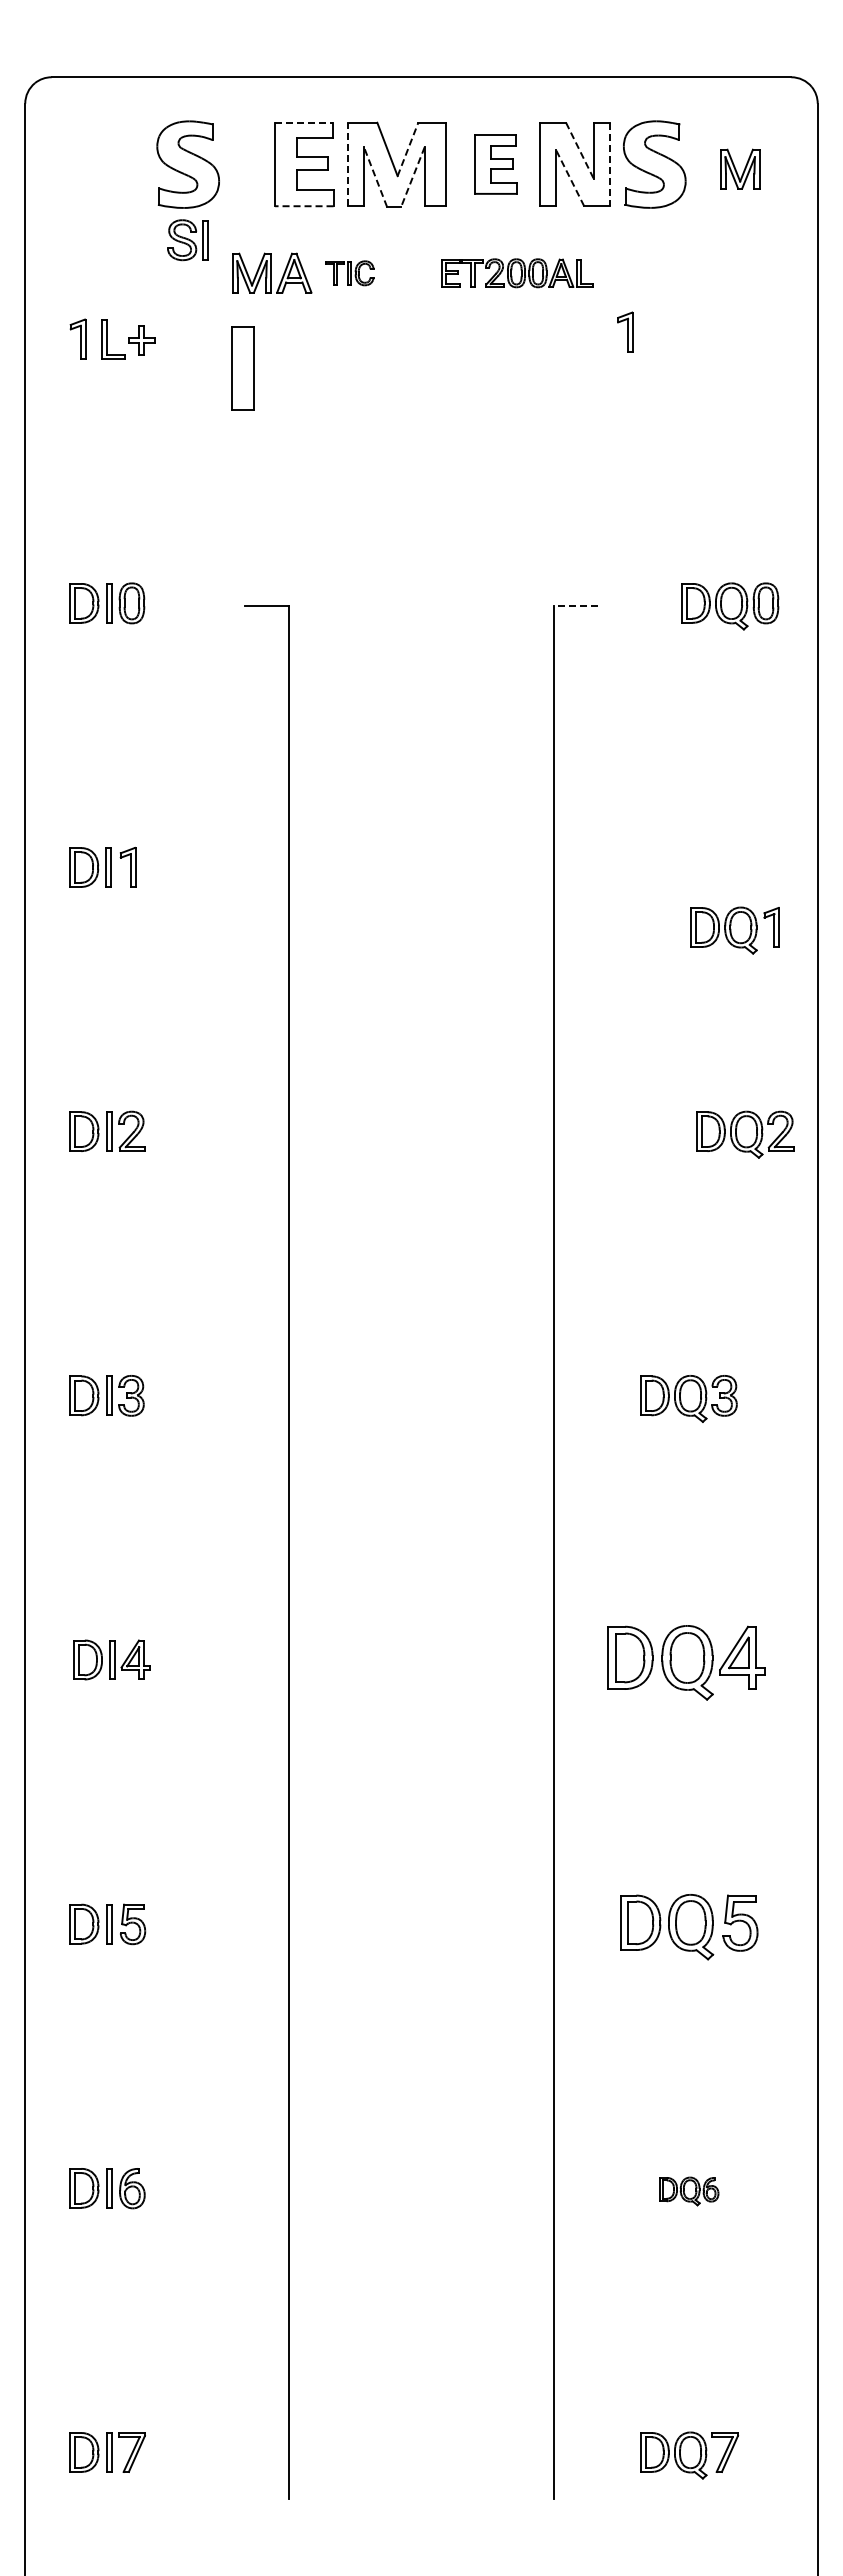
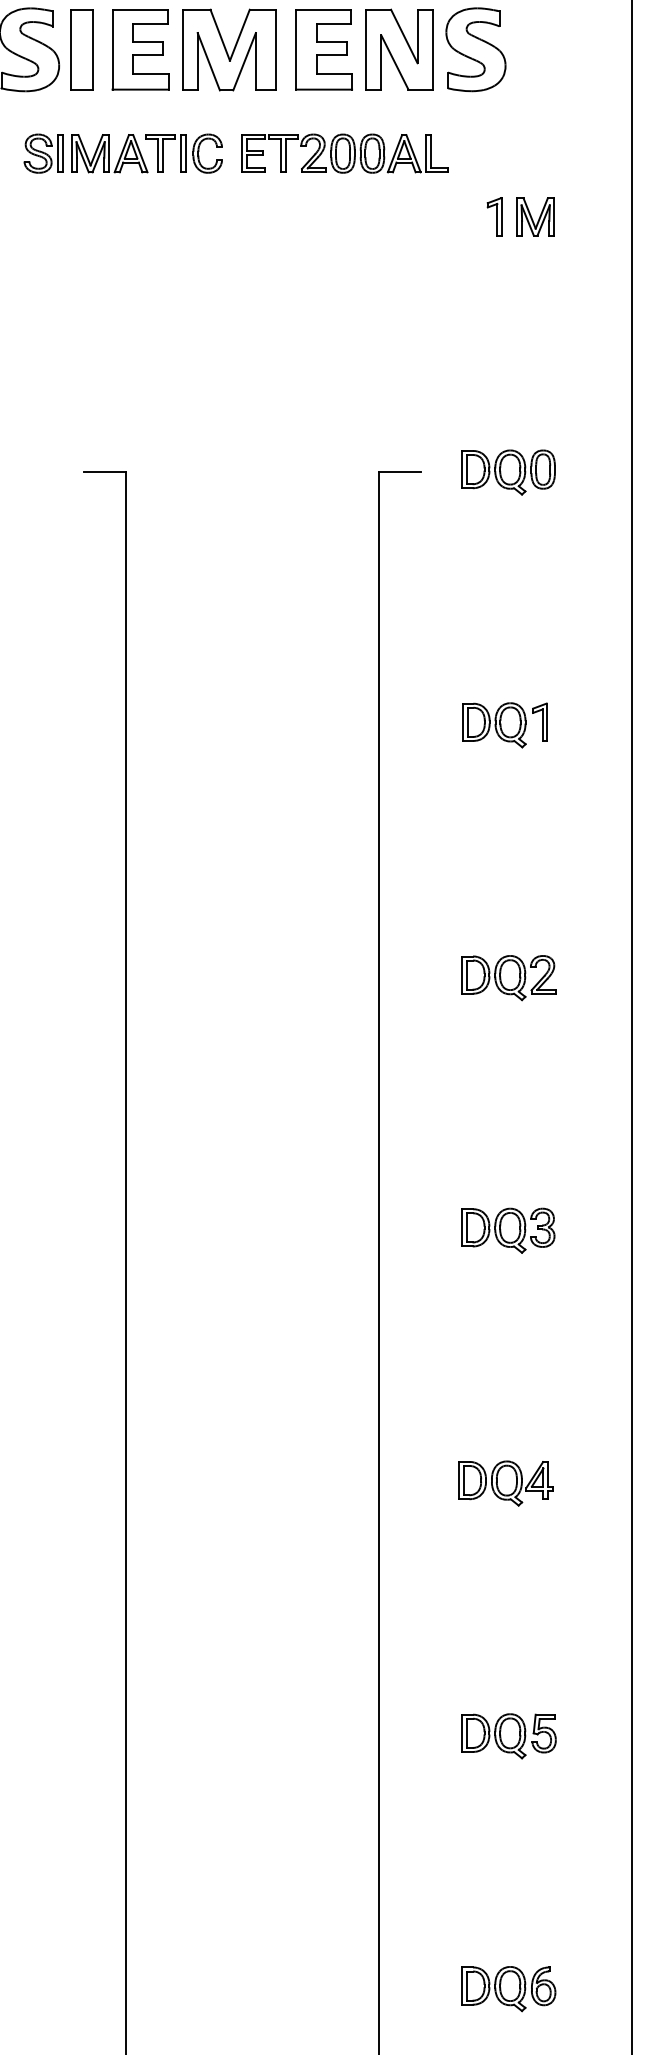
line: (303, 122) -> (139, 9), dashed -> solid
line: (407, 149) -> (239, 35), dashed -> solid
line: (580, 151) -> (404, 37), dashed -> solid
line: (348, 164) -> (182, 49), dashed -> solid
part: (495, 164) -> (323, 49), size x1.43
line: (609, 164) -> (432, 49), dashed -> solid
part: (740, 168) -> (536, 216), moved
line: (375, 176) -> (208, 61), dashed -> solid
line: (412, 177) -> (244, 62), dashed -> solid
line: (570, 177) -> (395, 62), dashed -> solid
line: (303, 206) -> (139, 89), dashed -> solid
part: (187, 240) -> (43, 153), moved
part: (349, 273) -> (183, 153), size x1.67
part: (517, 273) -> (344, 153), size x1.43
part: (625, 331) -> (494, 216), moved
part: (242, 368) -> (81, 49), moved
line: (575, 605) -> (400, 471), dashed -> solid
part: (730, 606) -> (509, 472), moved
part: (734, 930) -> (504, 725), moved
part: (745, 1134) -> (509, 977), moved
part: (686, 1663) -> (506, 1483), size x0.62
part: (689, 1927) -> (509, 1736), size x0.71
part: (689, 2191) -> (509, 1989), size x1.67

